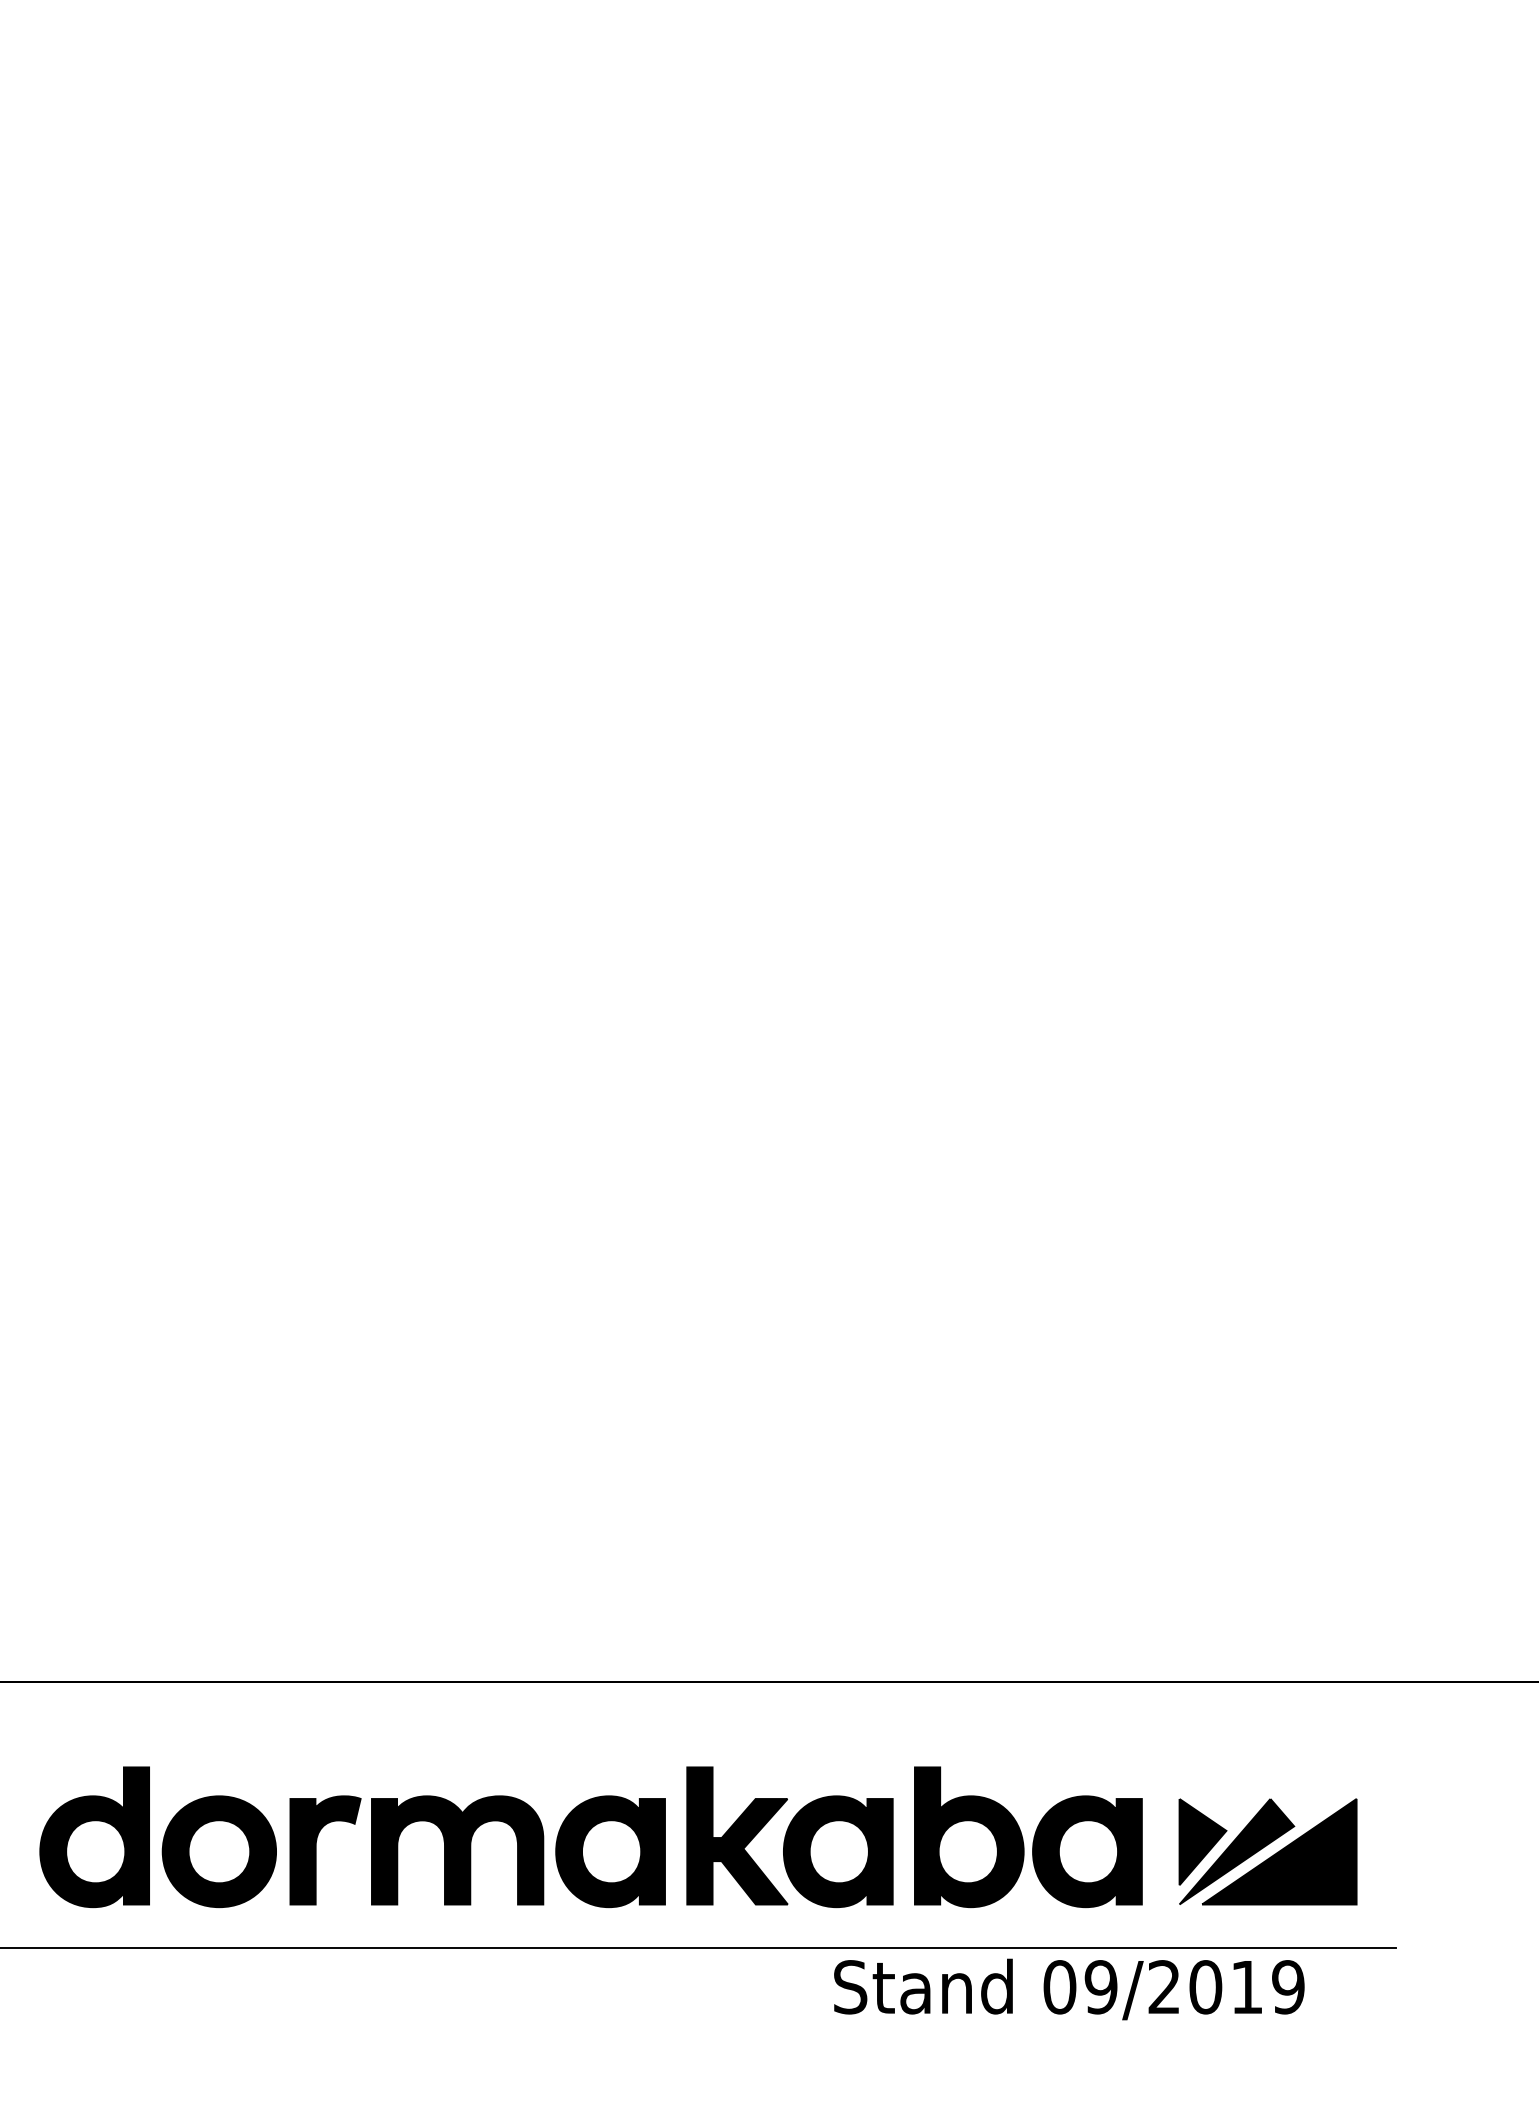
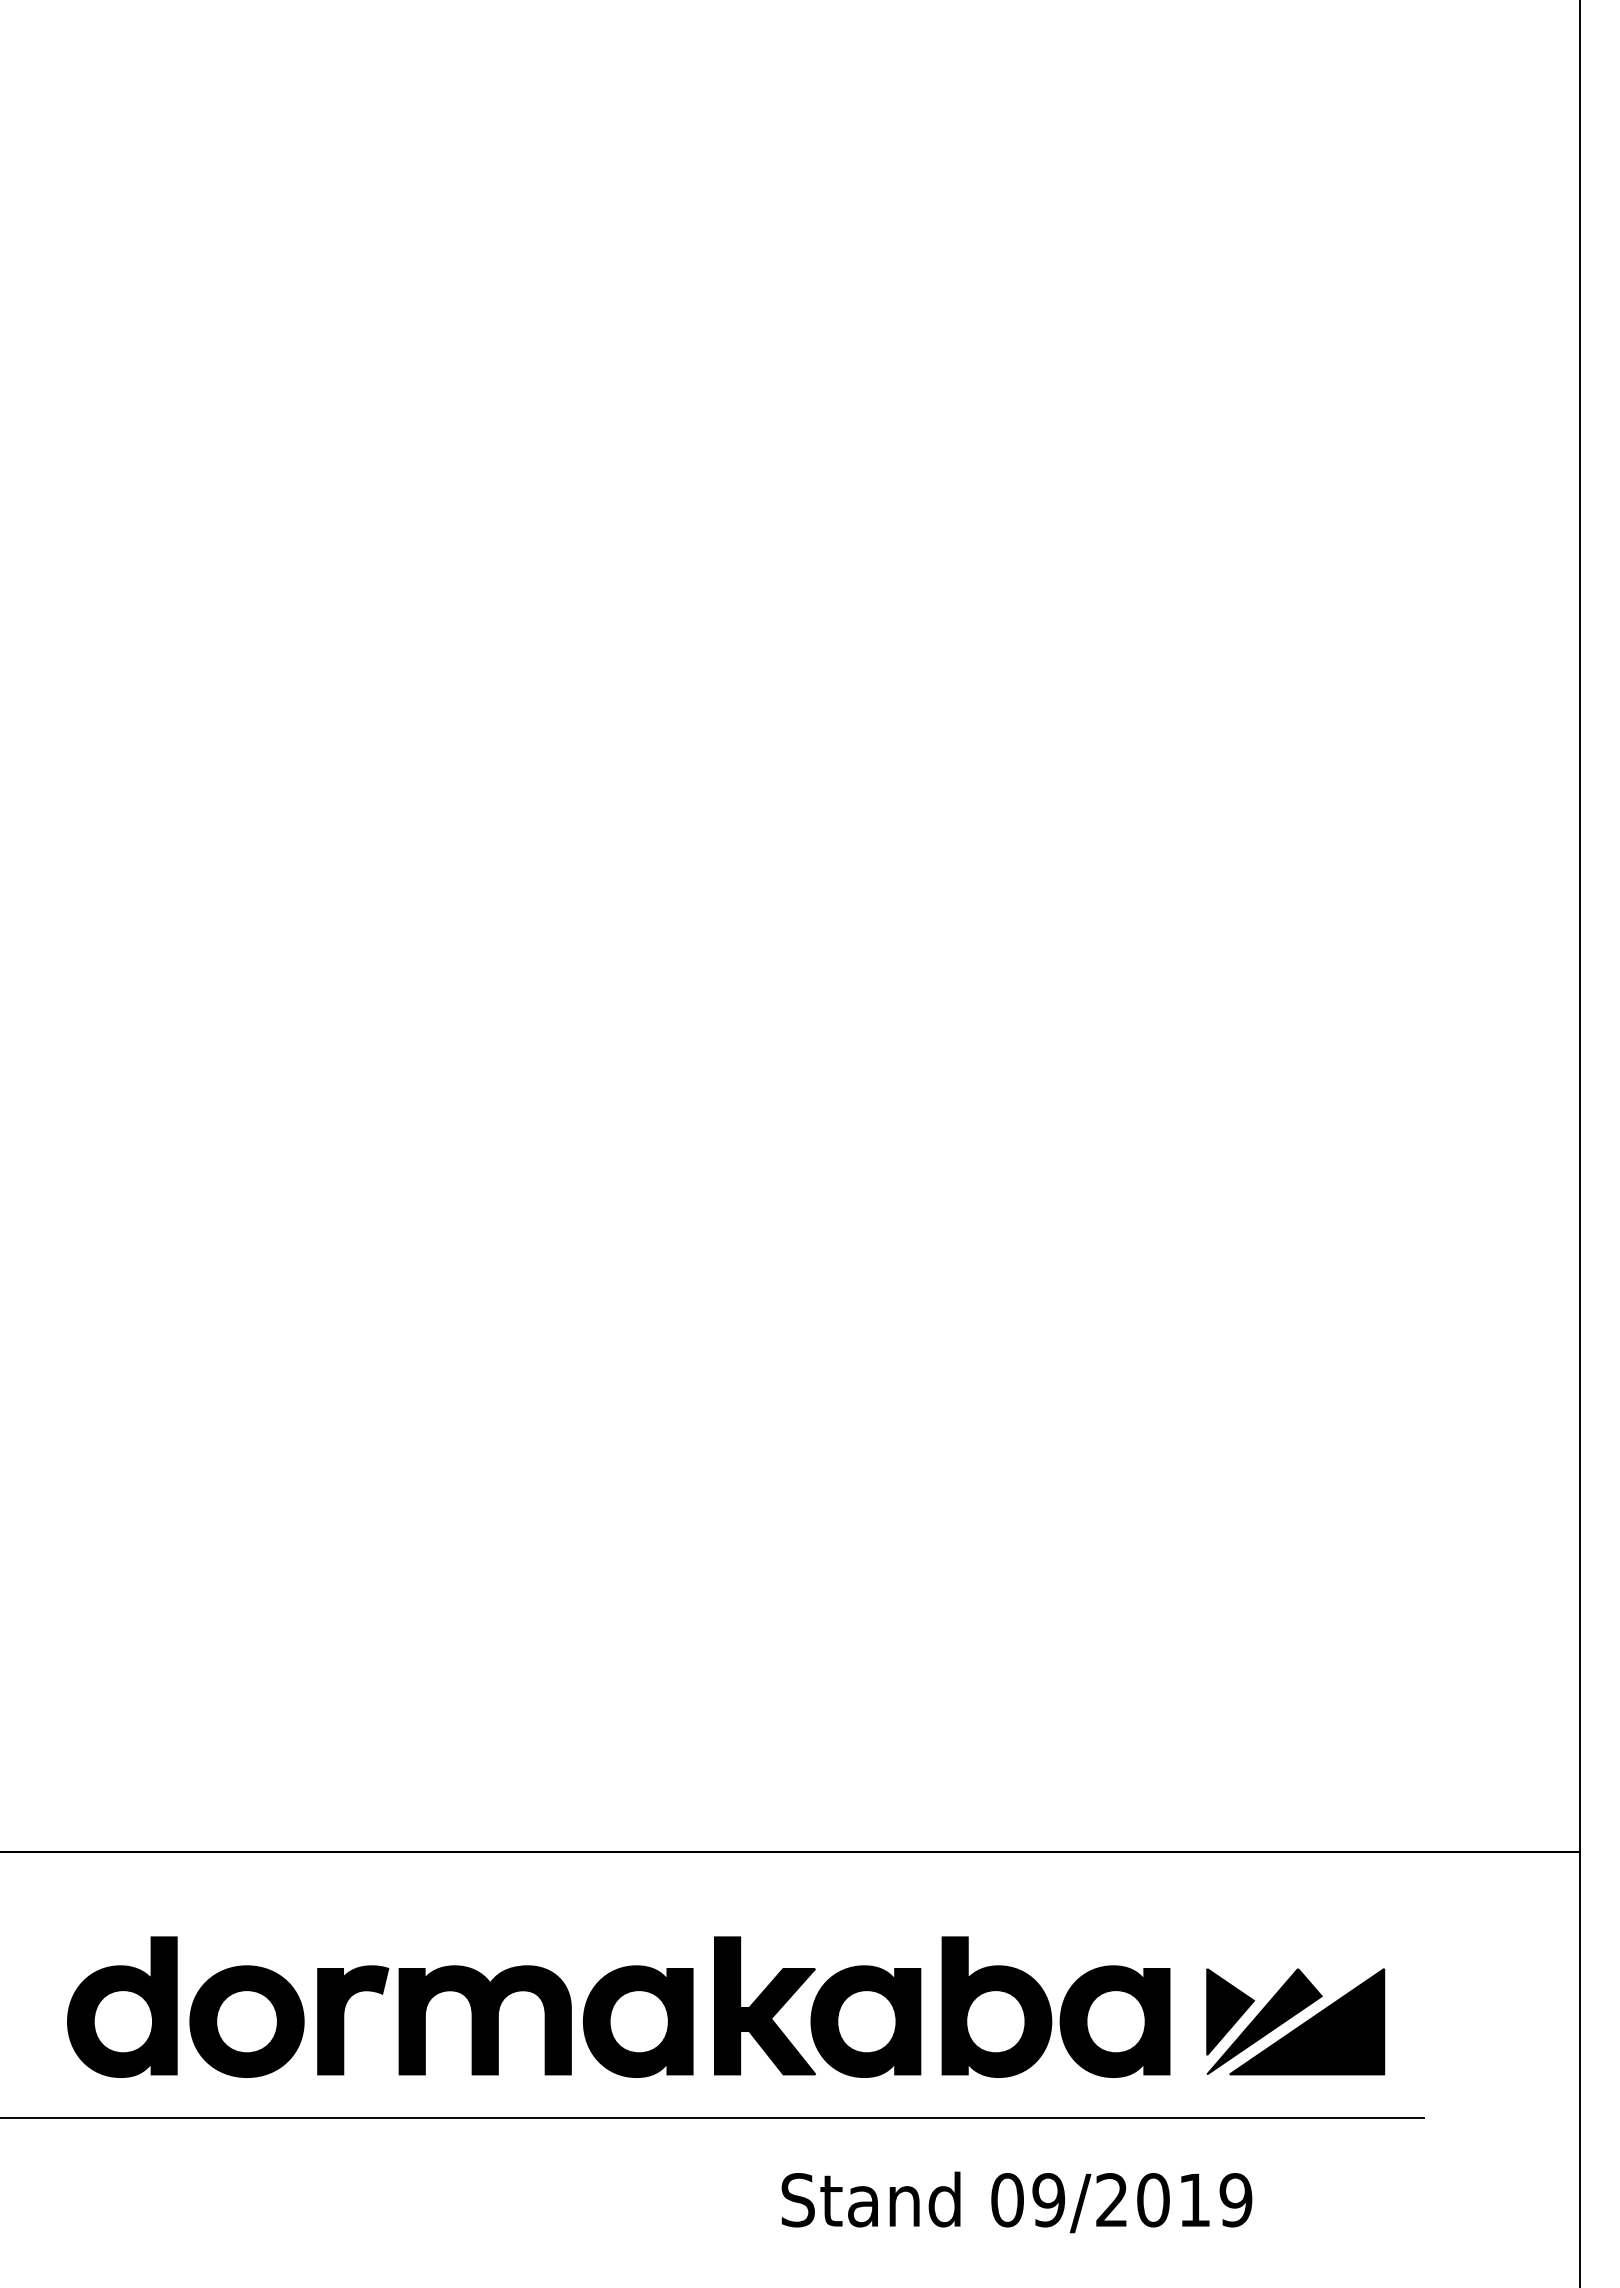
text: (1068, 1989) -> (1016, 2202), moved

